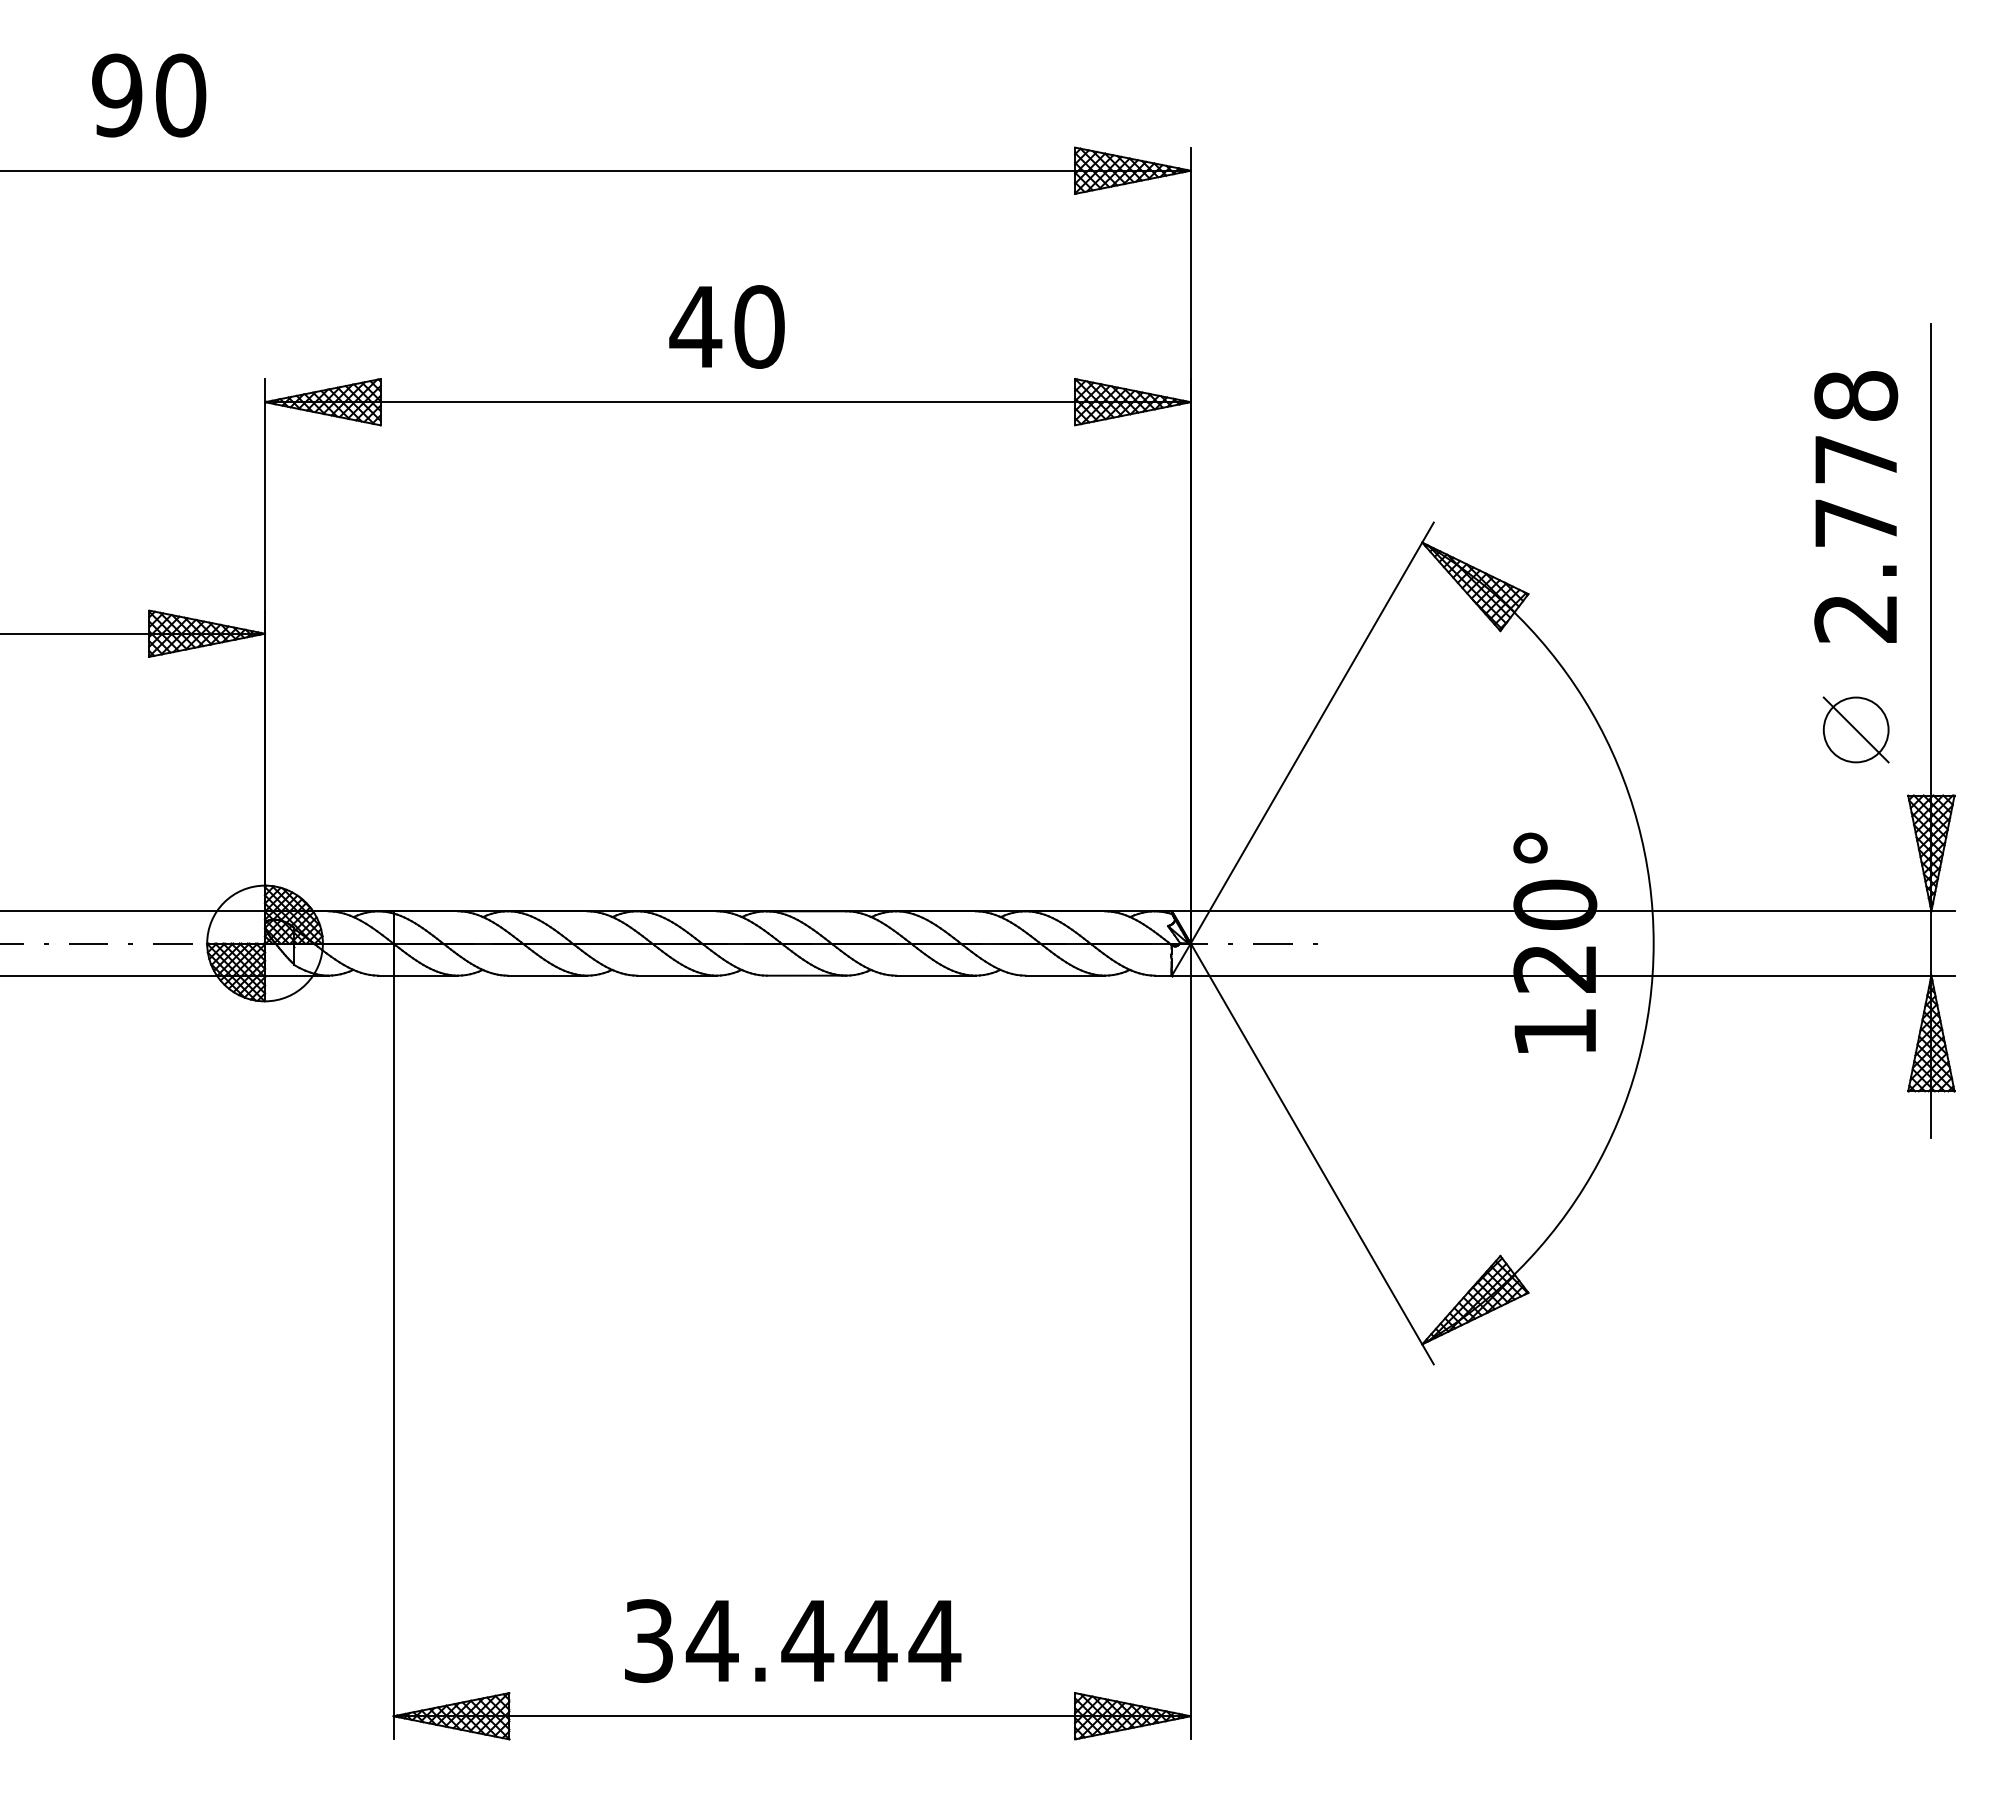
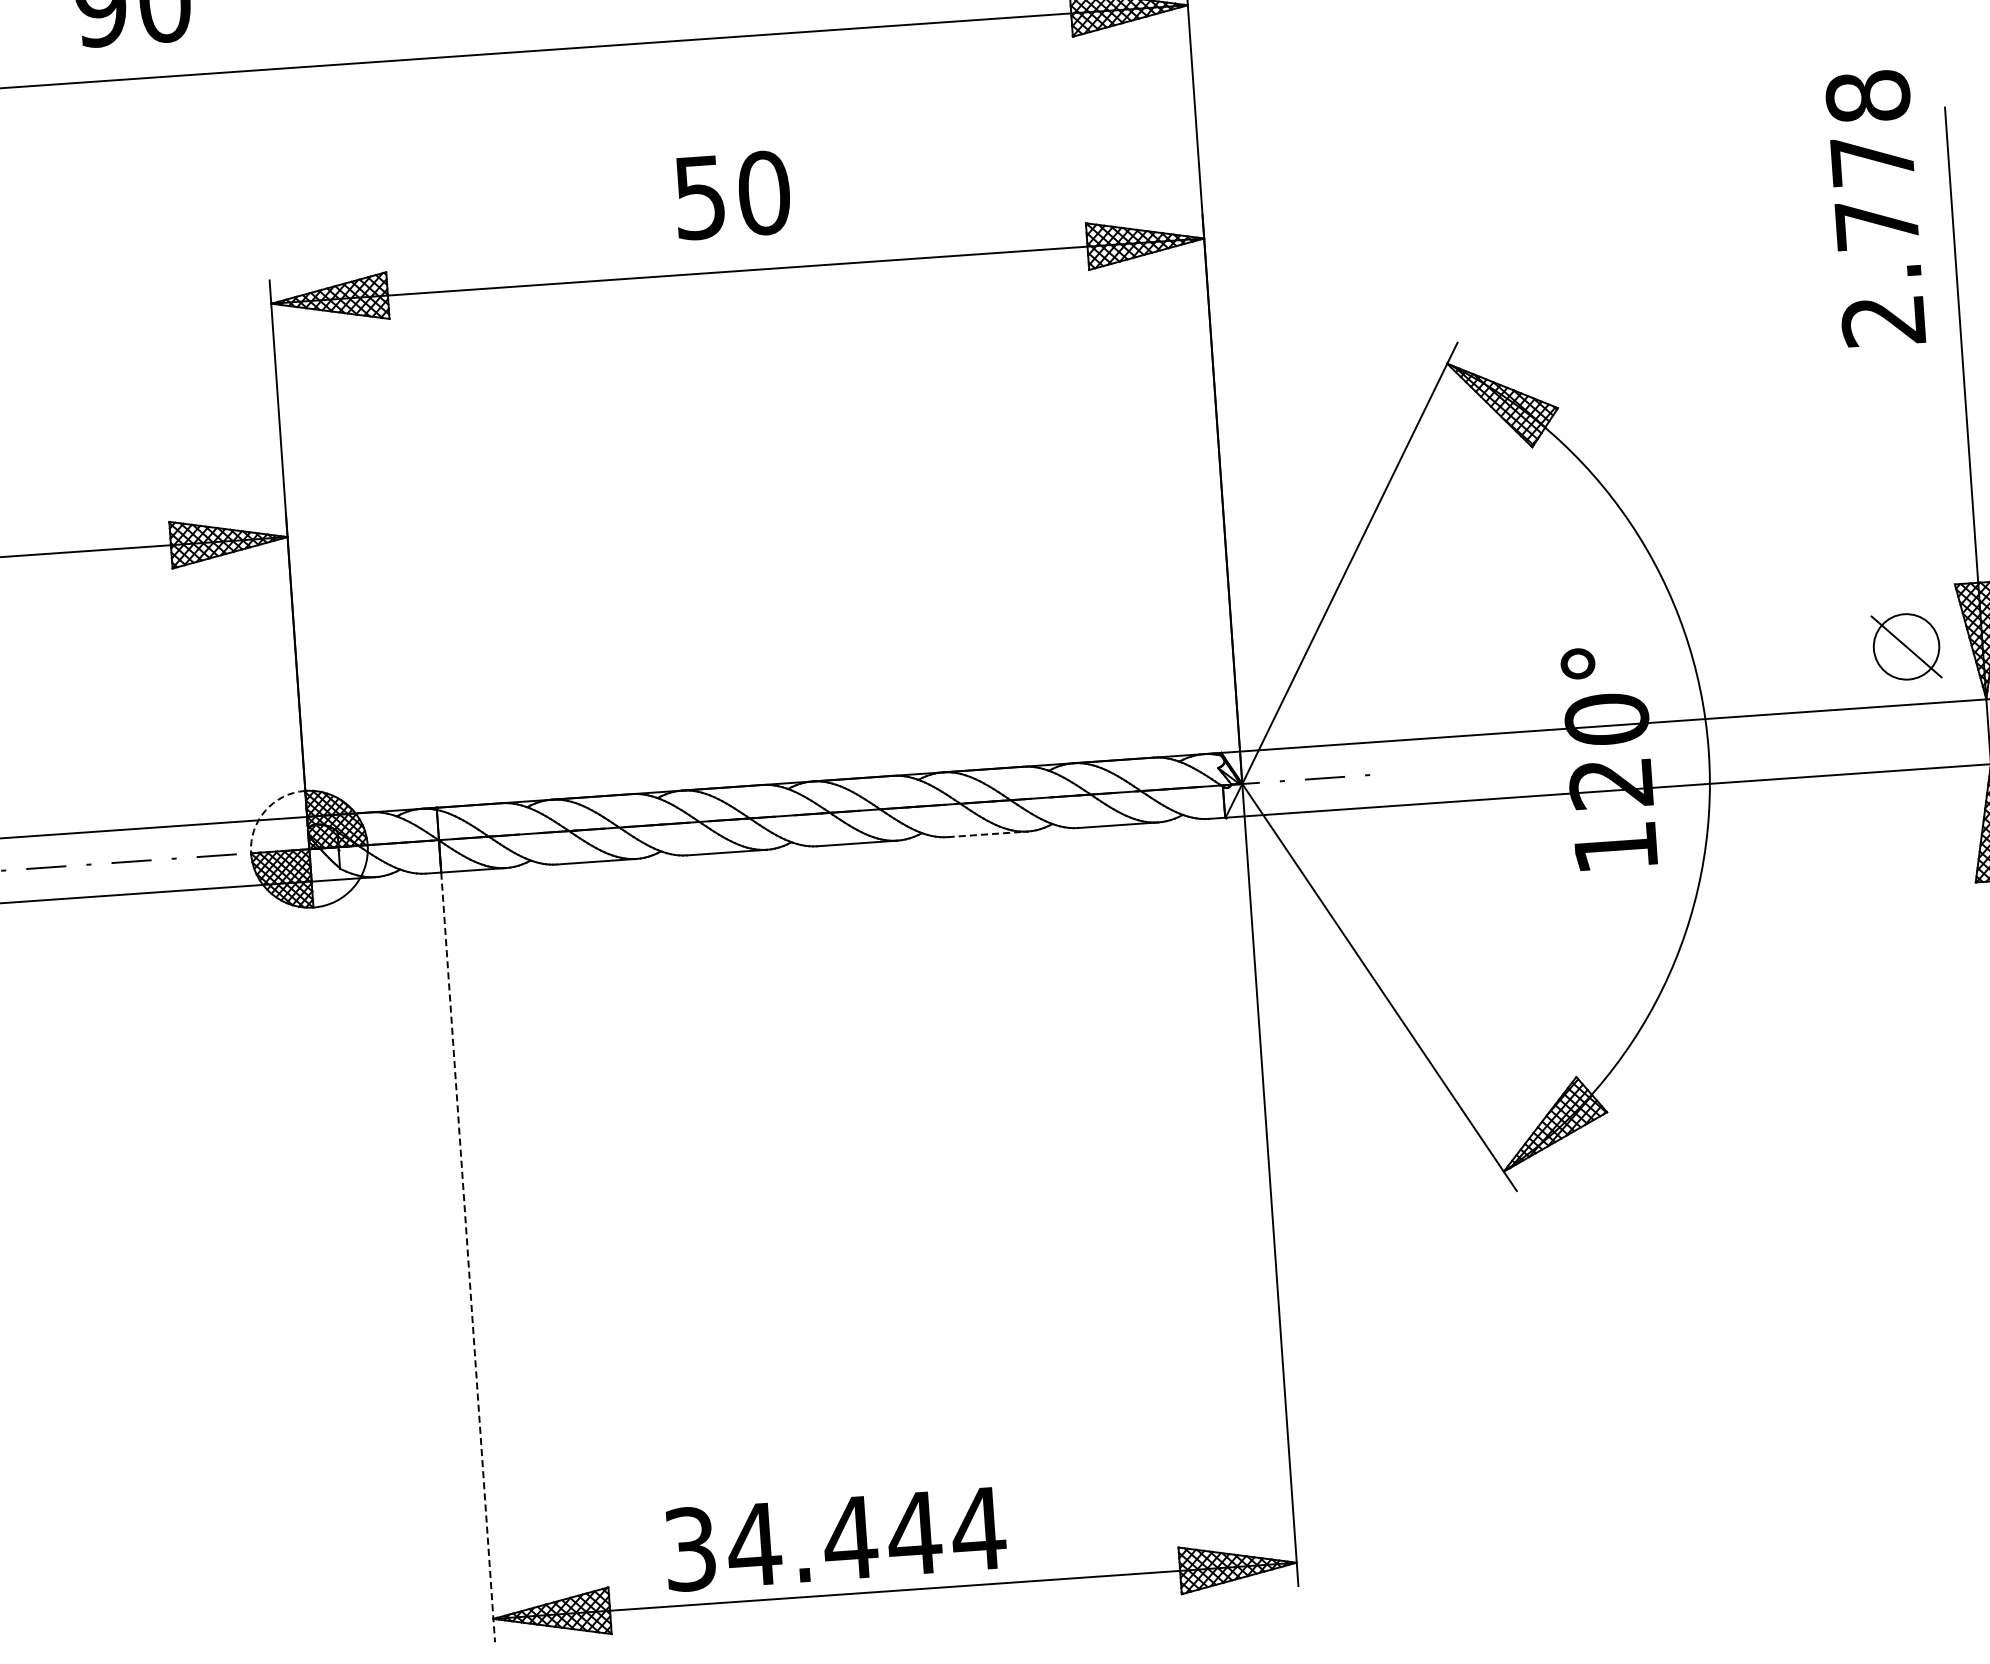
text: (695, 327) -> (699, 198), 40 -> 50
text: (1856, 506) -> (1876, 208), moved
part: (1855, 729) -> (1905, 646), moved
arc: (224, 902) -> (265, 810), solid -> dashed
line: (935, 975) -> (987, 834), solid -> dashed
line: (393, 1357) -> (468, 1257), solid -> dashed
text: (793, 1640) -> (836, 1538), moved

